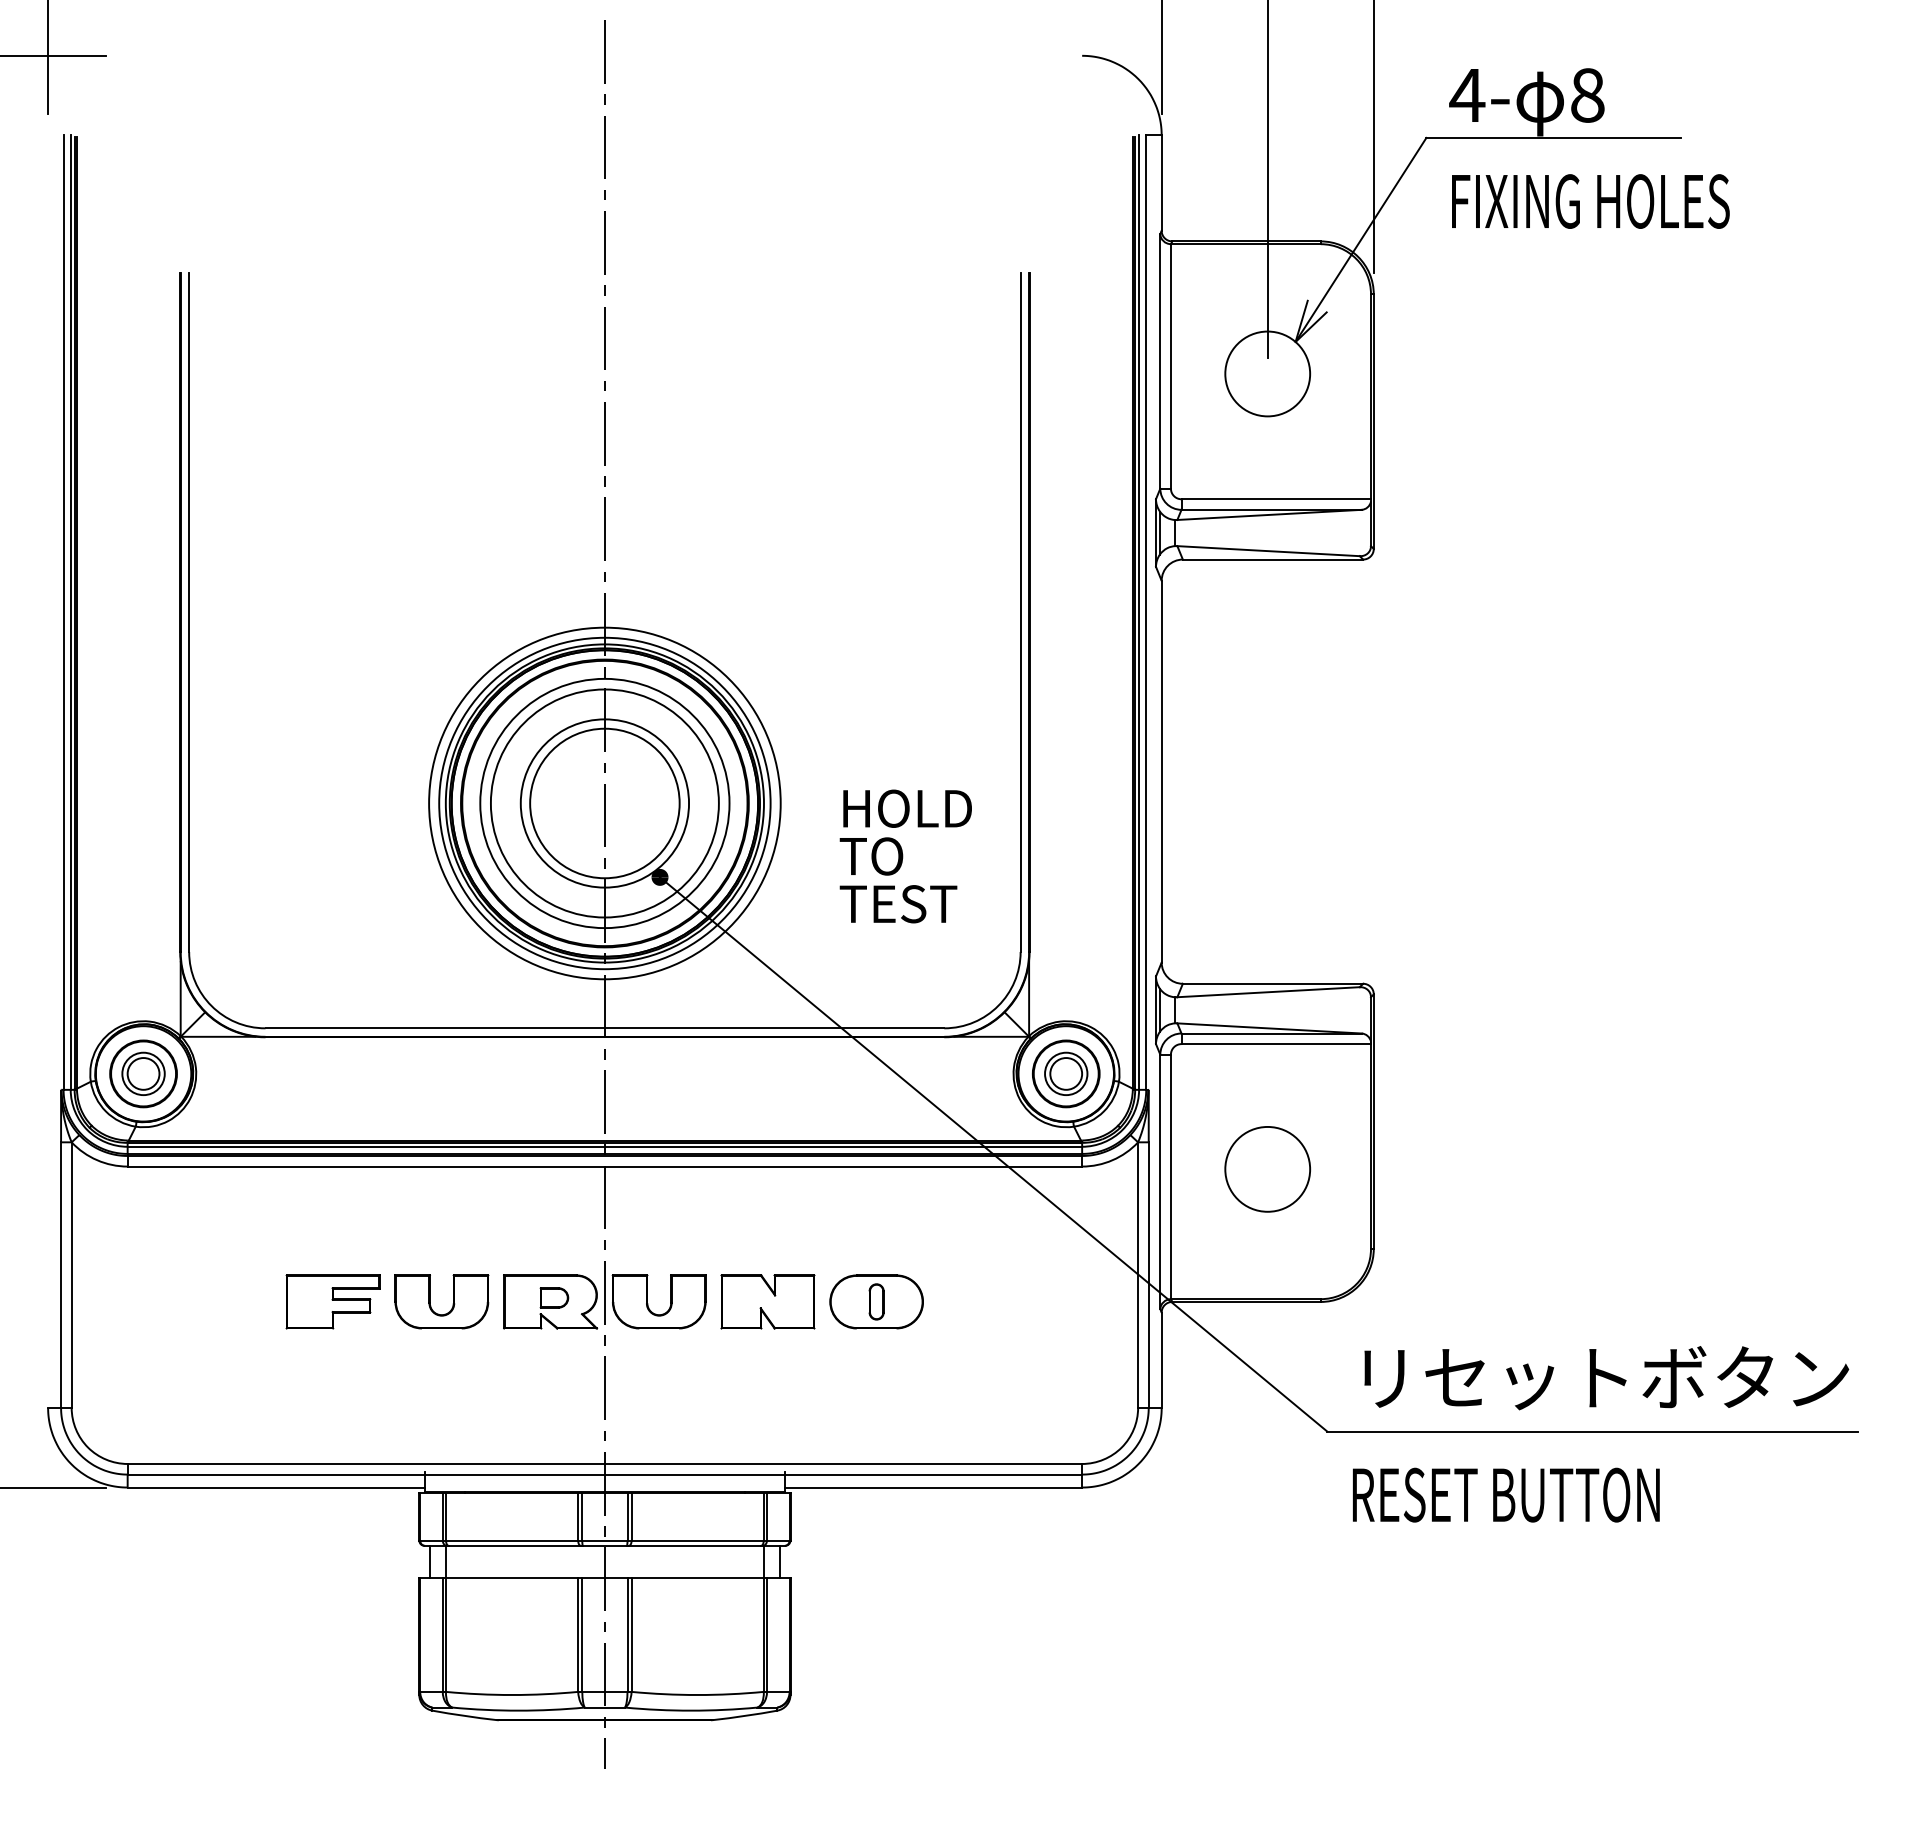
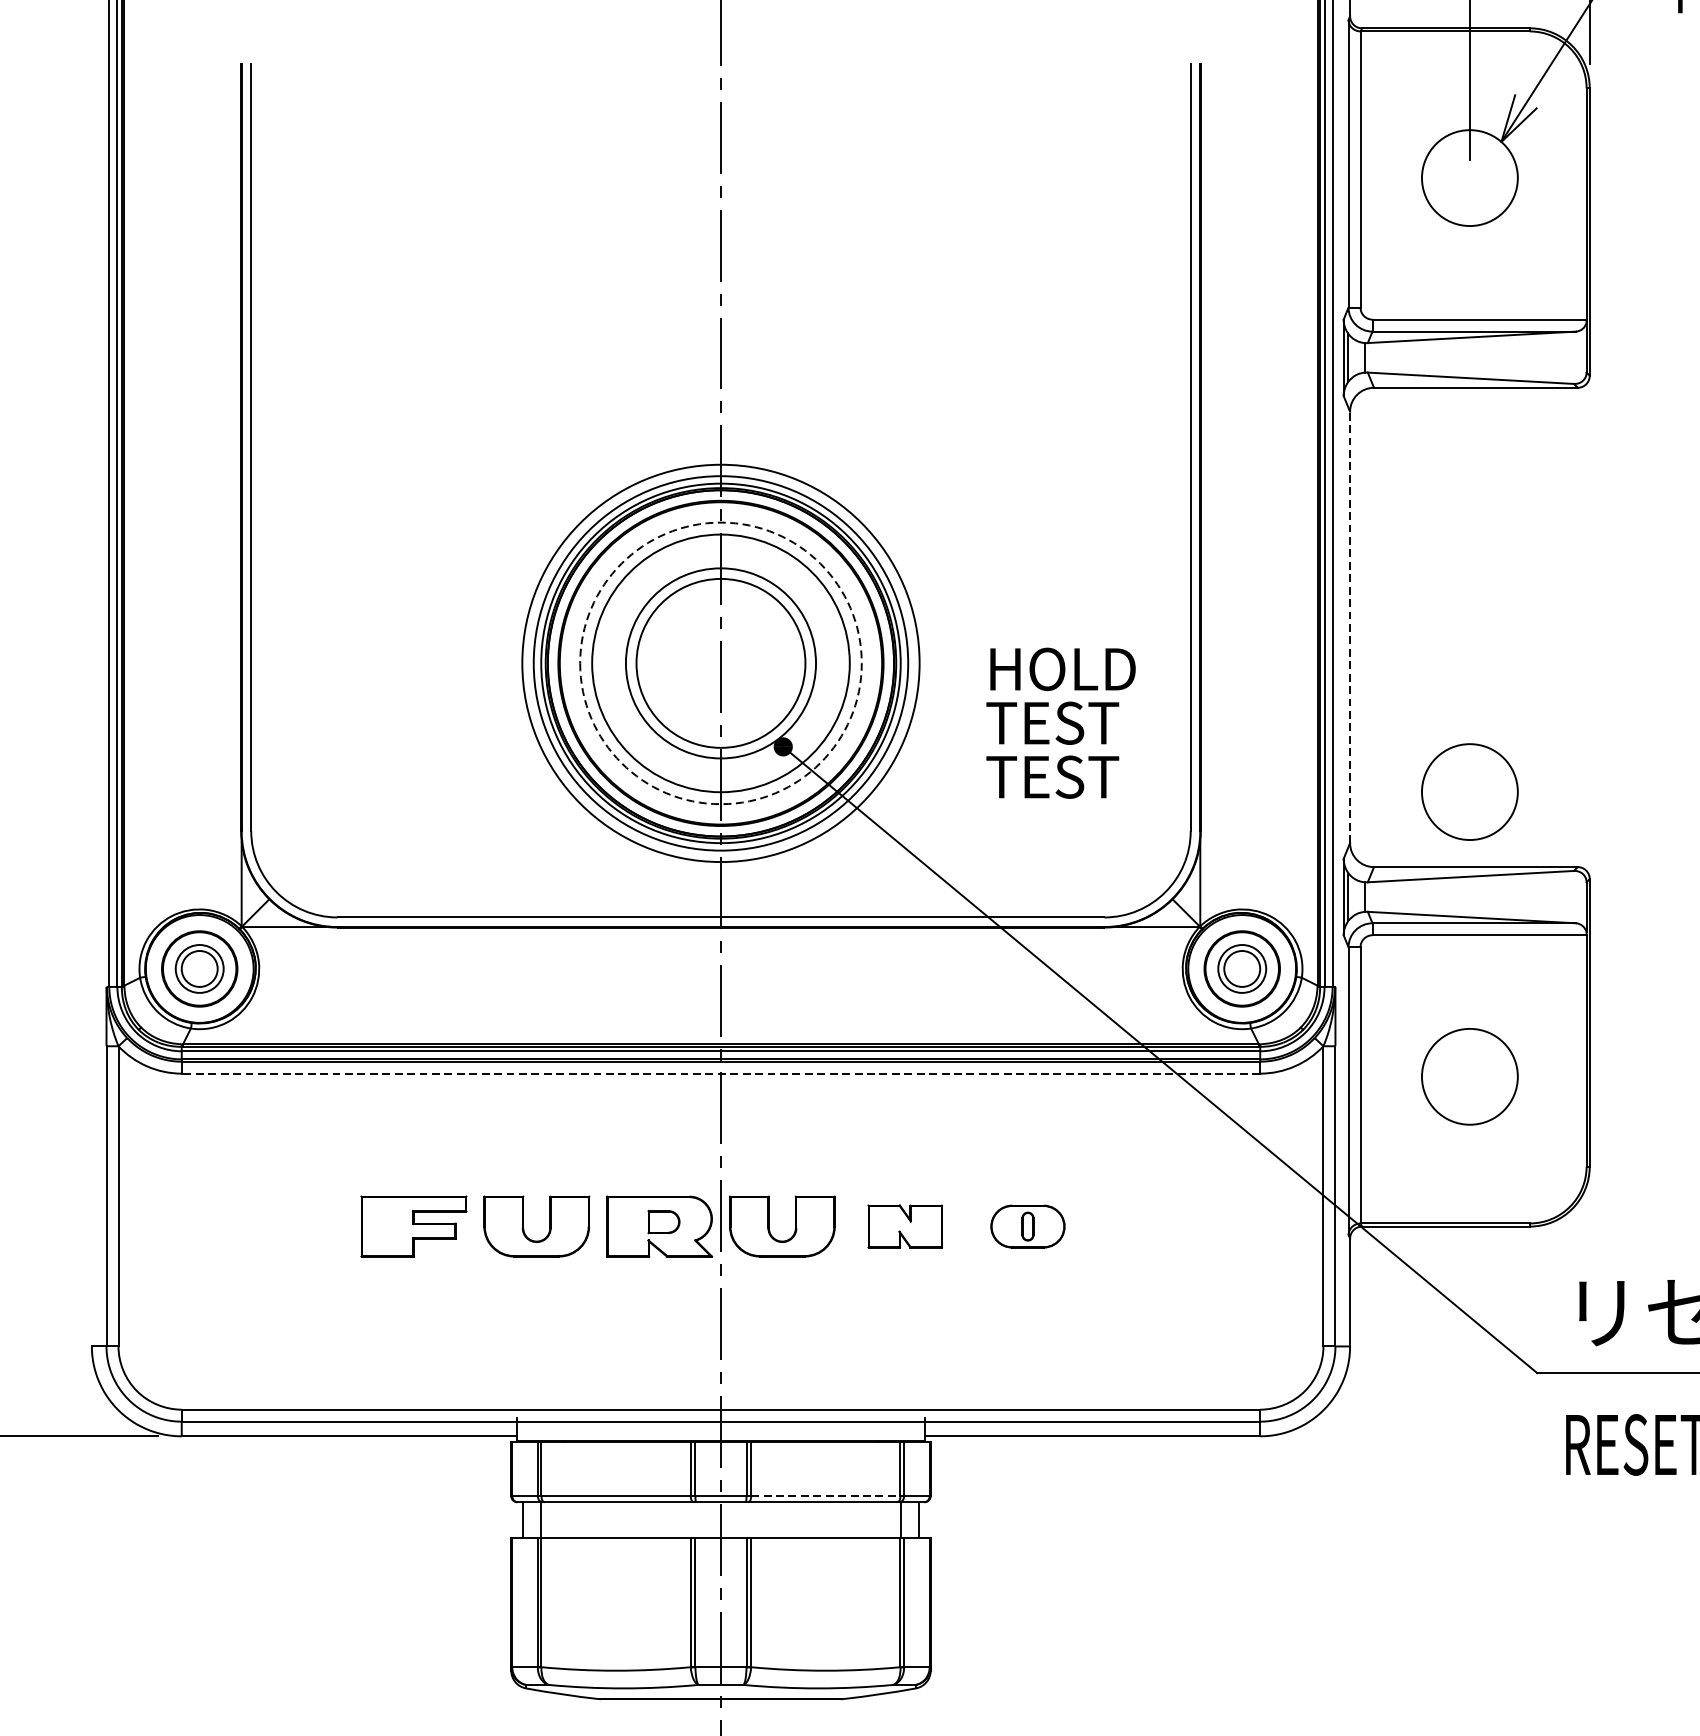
line: (1161, 771) -> (1349, 627), solid -> dashed
circle: (604, 803) -> (720, 663), solid -> dashed
text: (914, 856) -> (1070, 723), TO -> TEST
circle: (1267, 917) -> (1469, 792), added
line: (604, 1166) -> (720, 1073), solid -> dashed
part: (767, 1301) -> (904, 1226), size x0.7
part: (876, 1301) -> (1027, 1226), size x0.7
line: (698, 1540) -> (826, 1496), solid -> dashed

